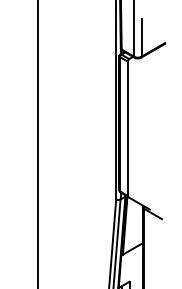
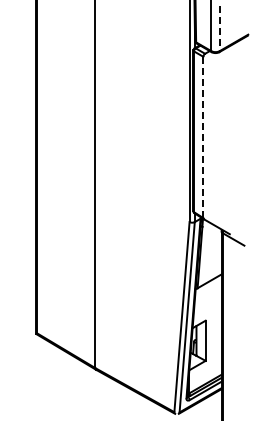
line: (141, 37) -> (219, 28), solid -> dashed
line: (127, 128) -> (203, 137), solid -> dashed

